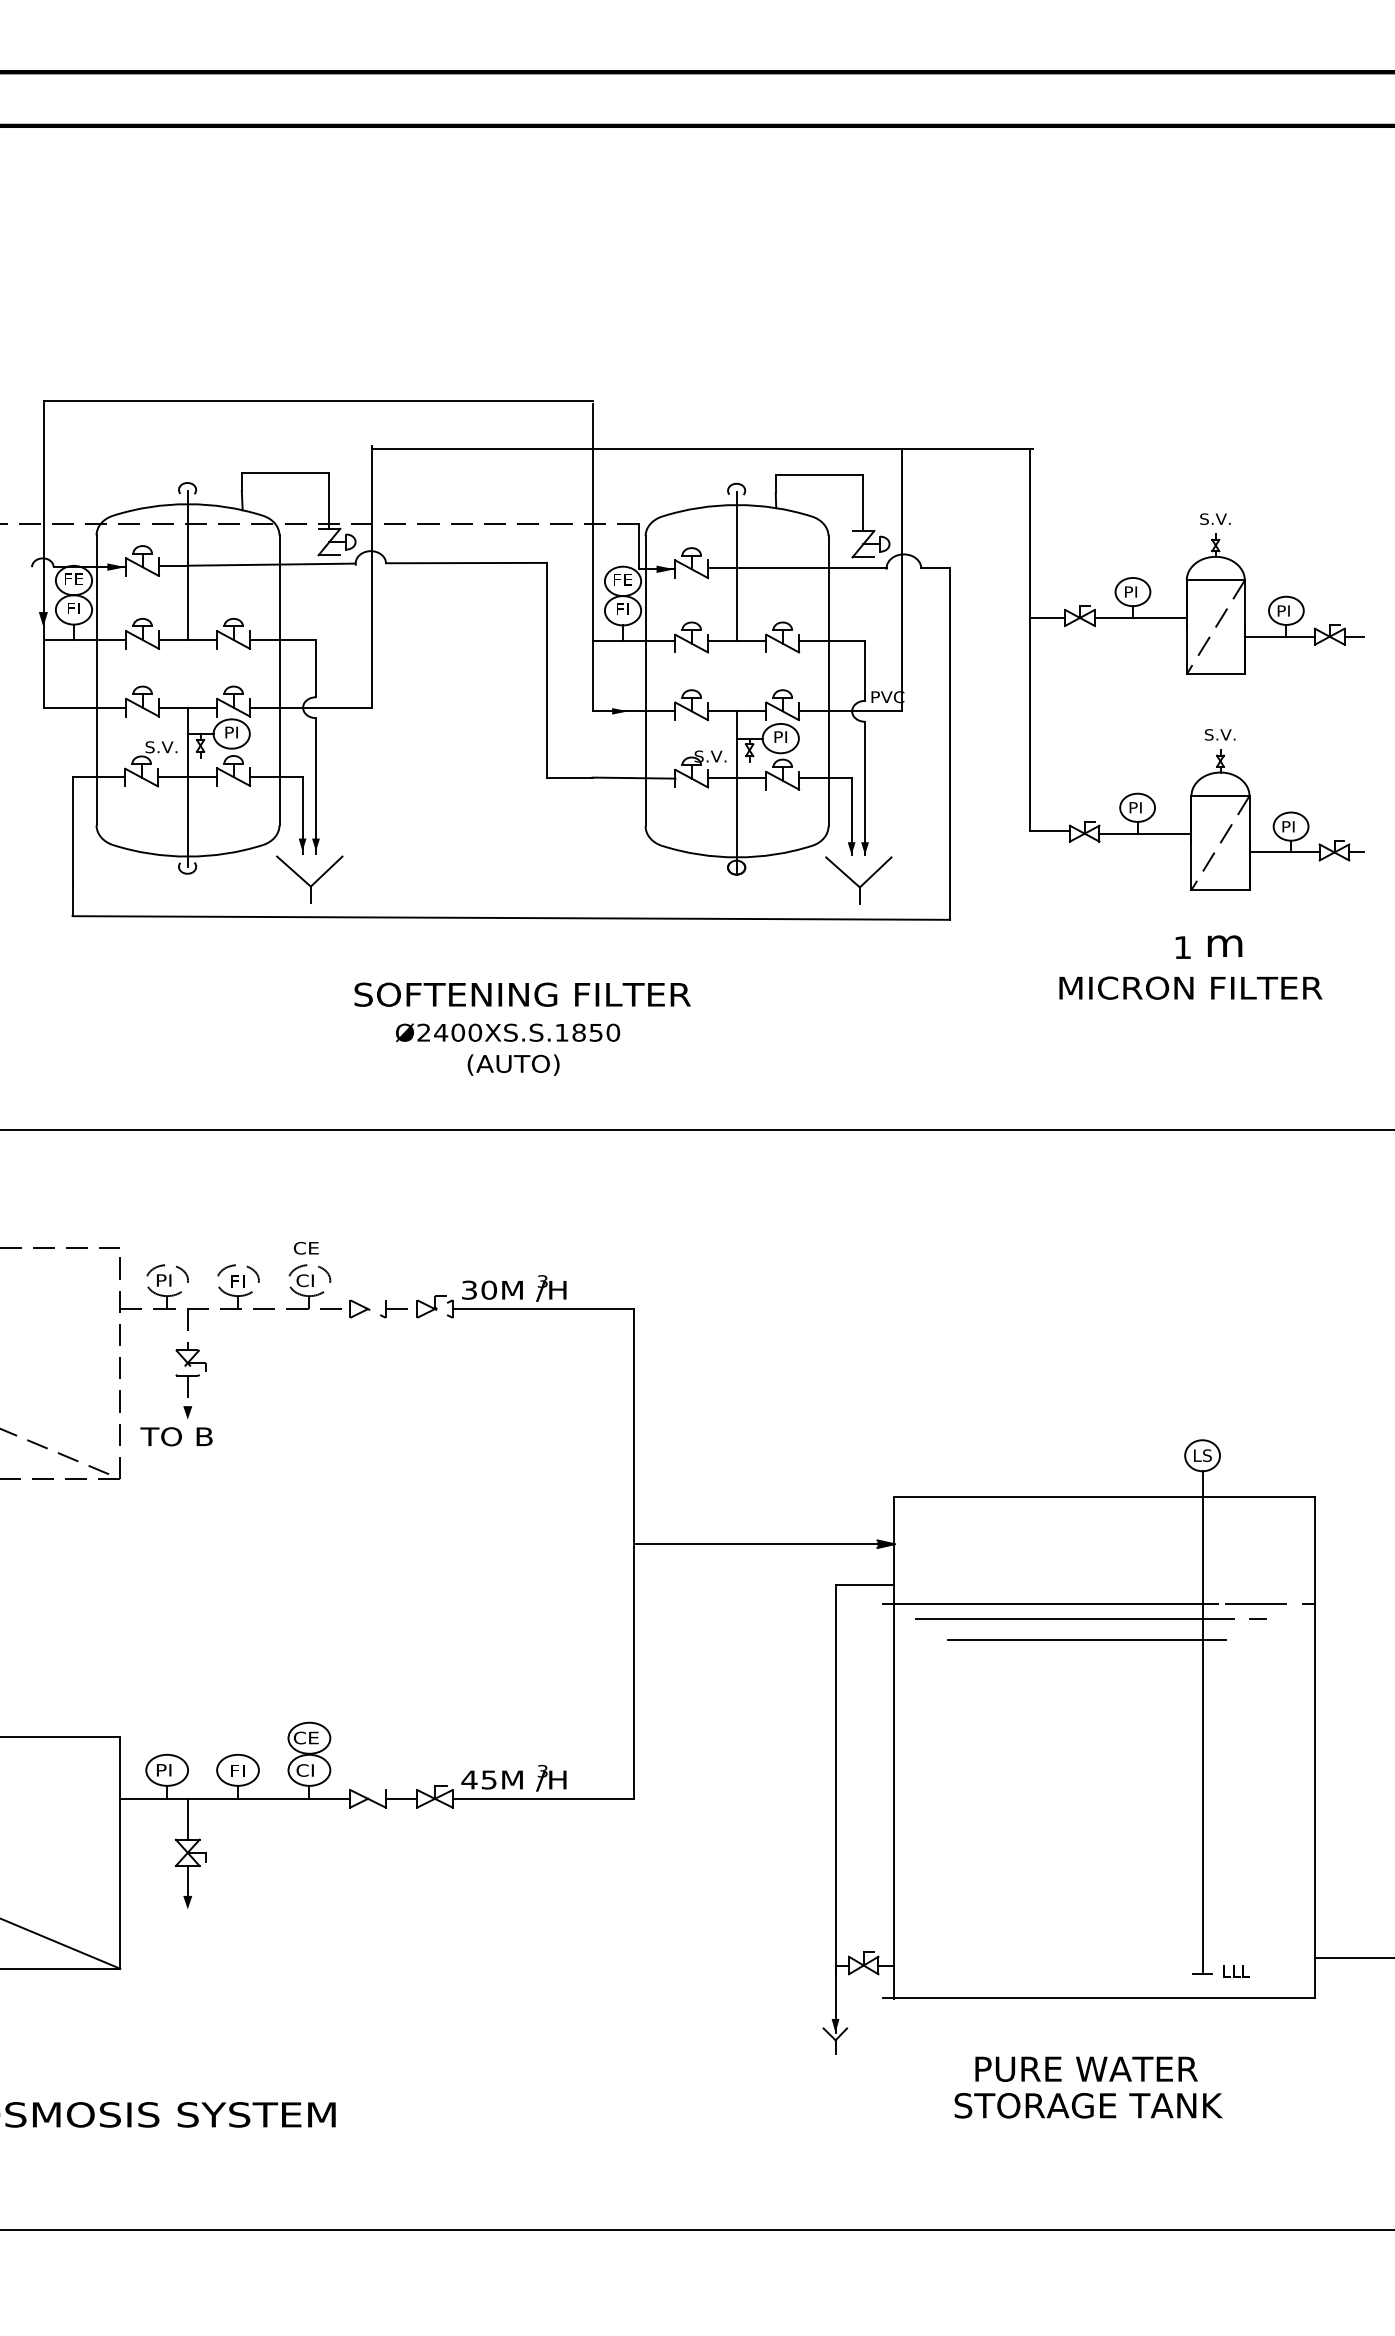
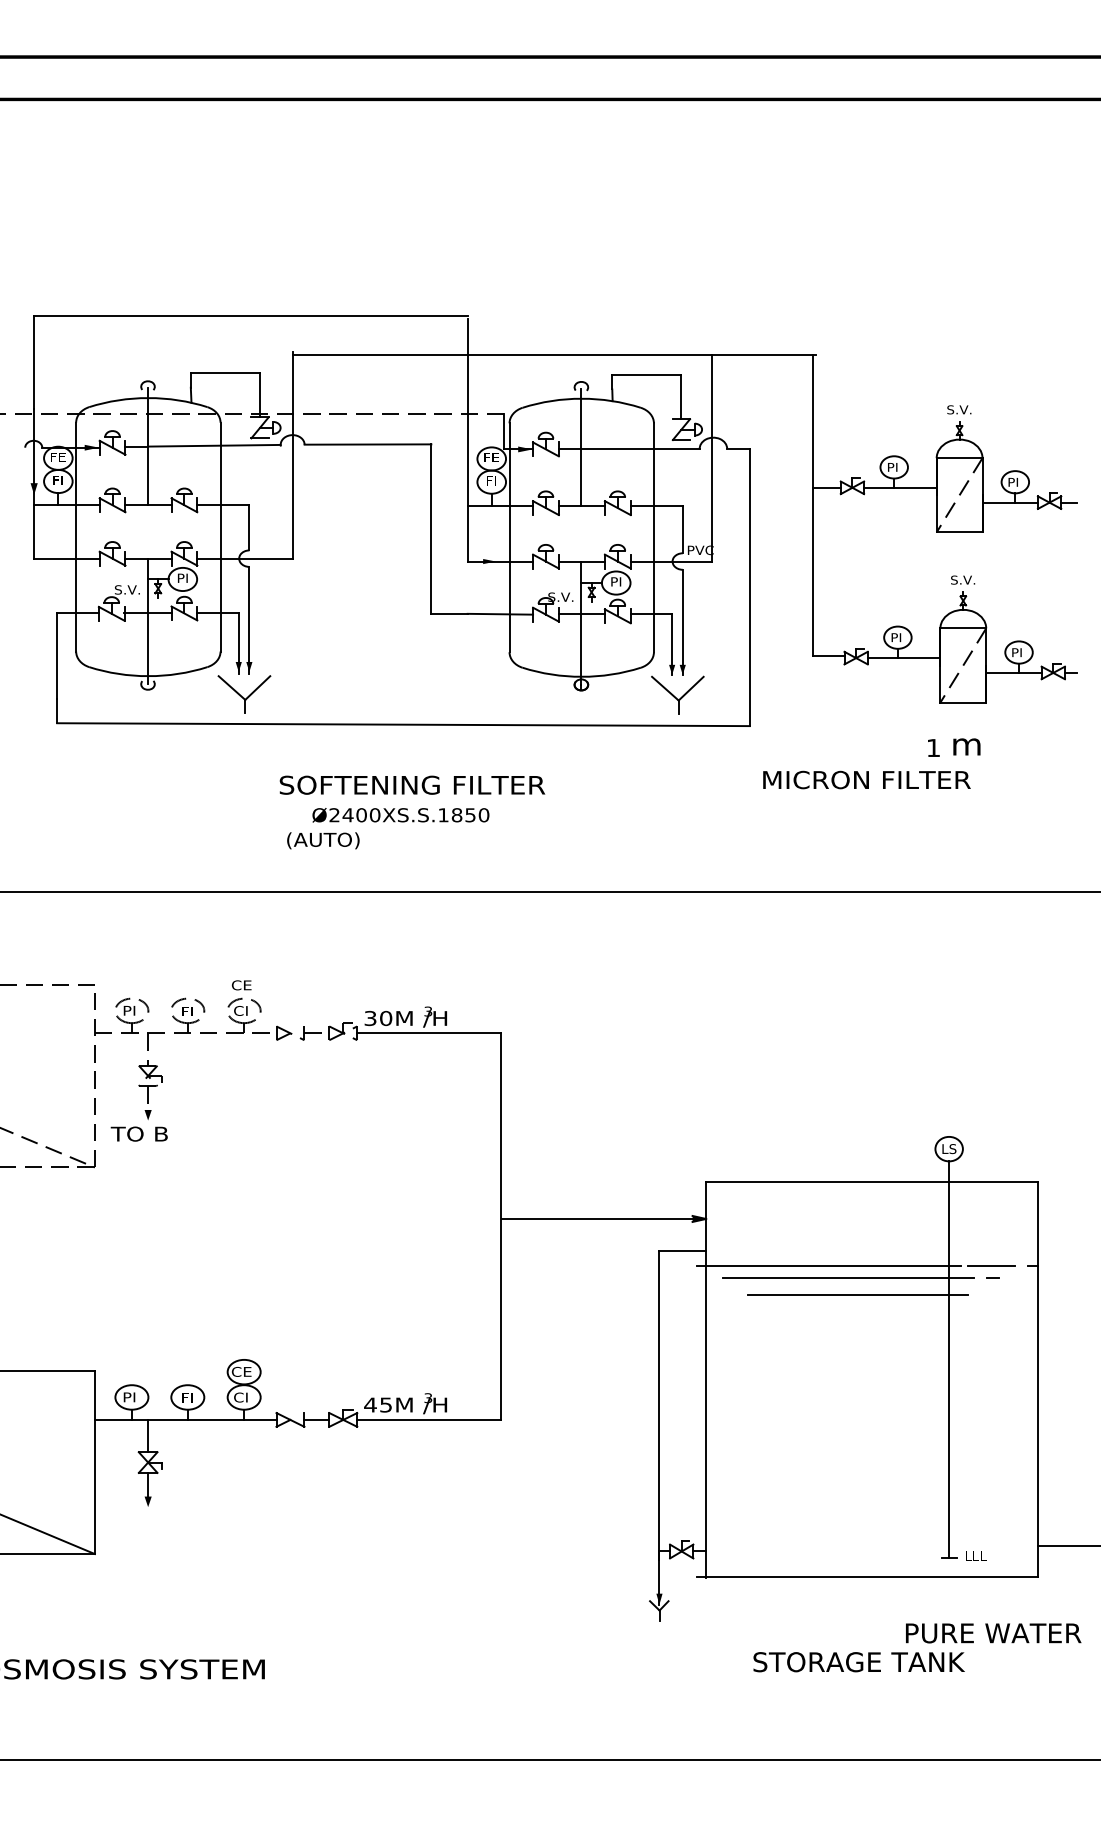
text: (1190, 987) -> (866, 779), moved
text: (513, 1064) -> (323, 840), moved
text: (1086, 2069) -> (993, 1633), moved

